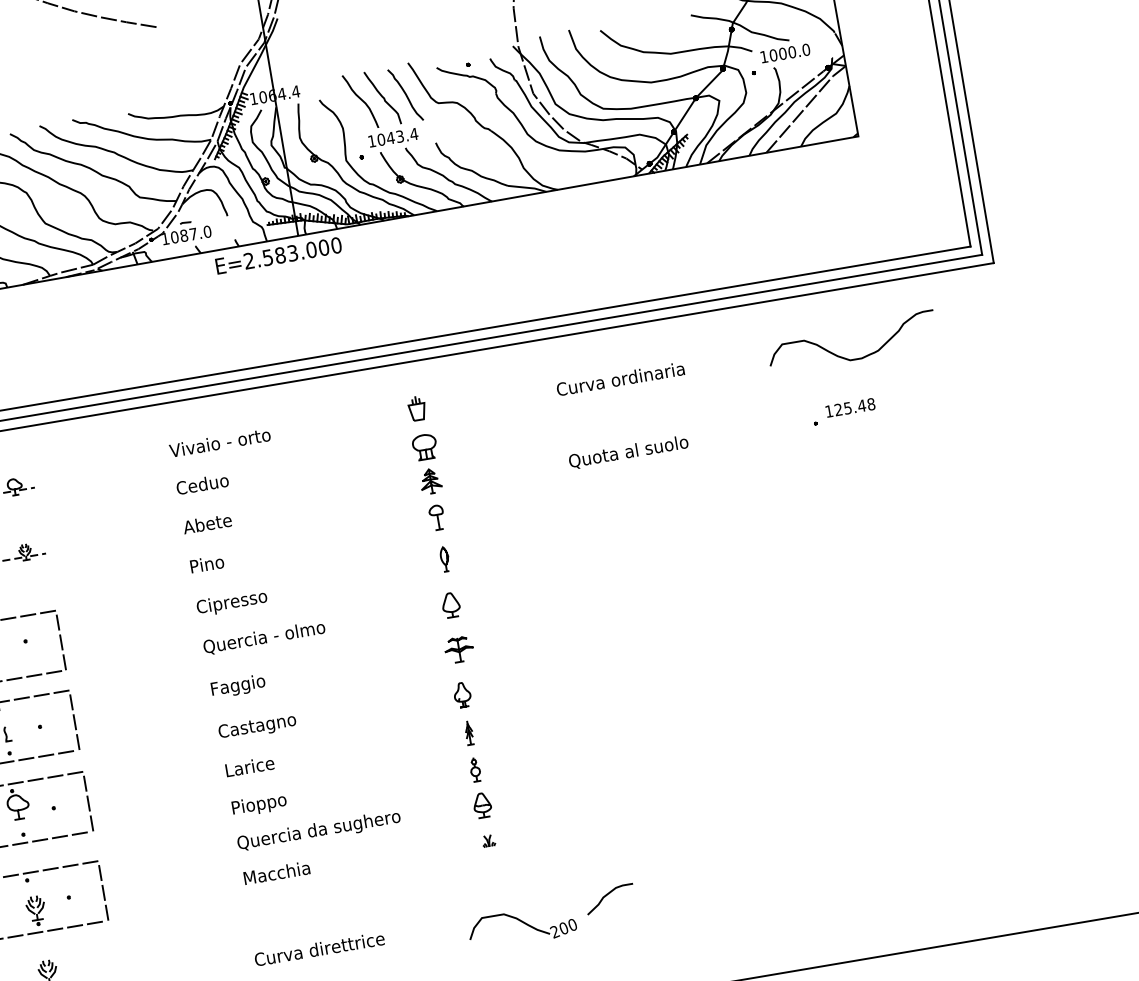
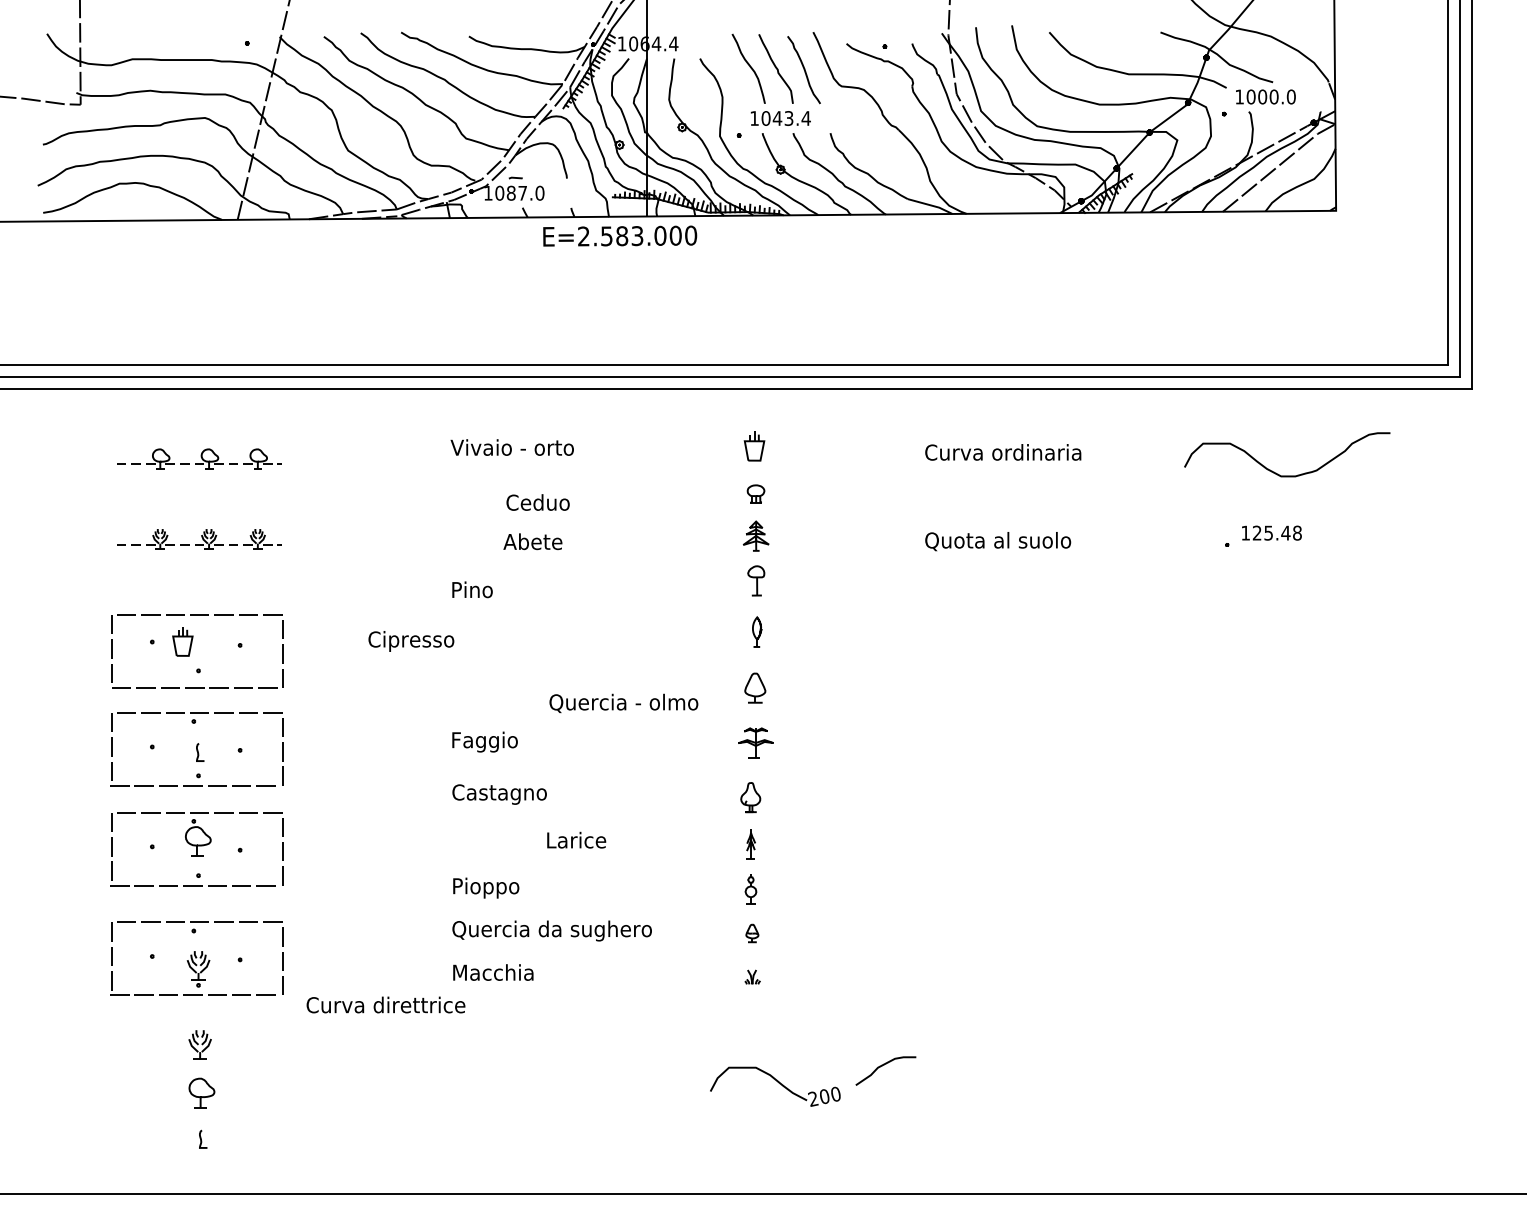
part: (424, 446) -> (755, 493), size x0.6
text: (202, 484) -> (537, 502), moved
text: (207, 523) -> (532, 541), moved
text: (232, 603) -> (411, 641), moved
text: (264, 638) -> (623, 703), moved
text: (249, 766) -> (576, 839), moved
part: (482, 805) -> (752, 933), size x0.6
text: (319, 948) -> (385, 1004), moved

